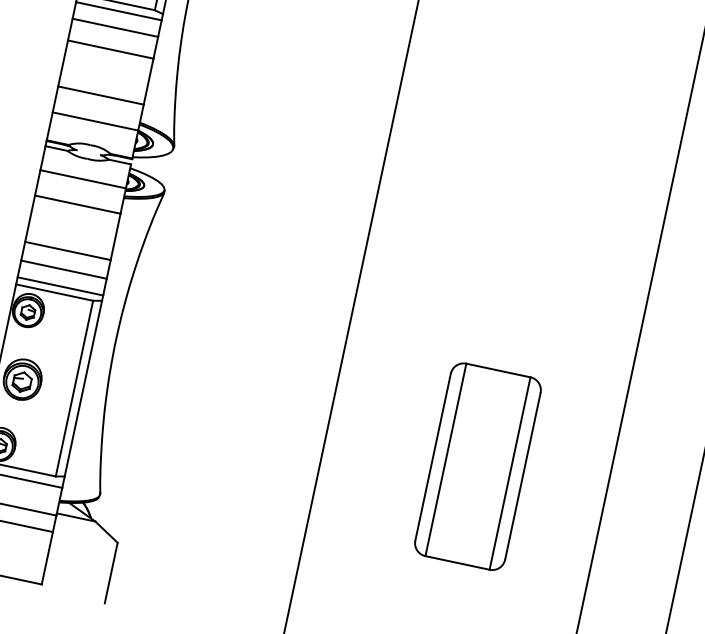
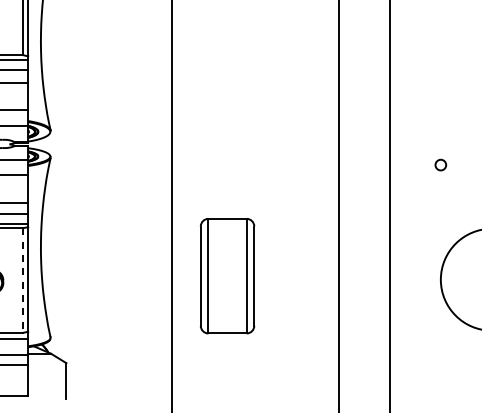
line: (74, 390) -> (23, 281), solid -> dashed
part: (477, 467) -> (227, 276), moved

